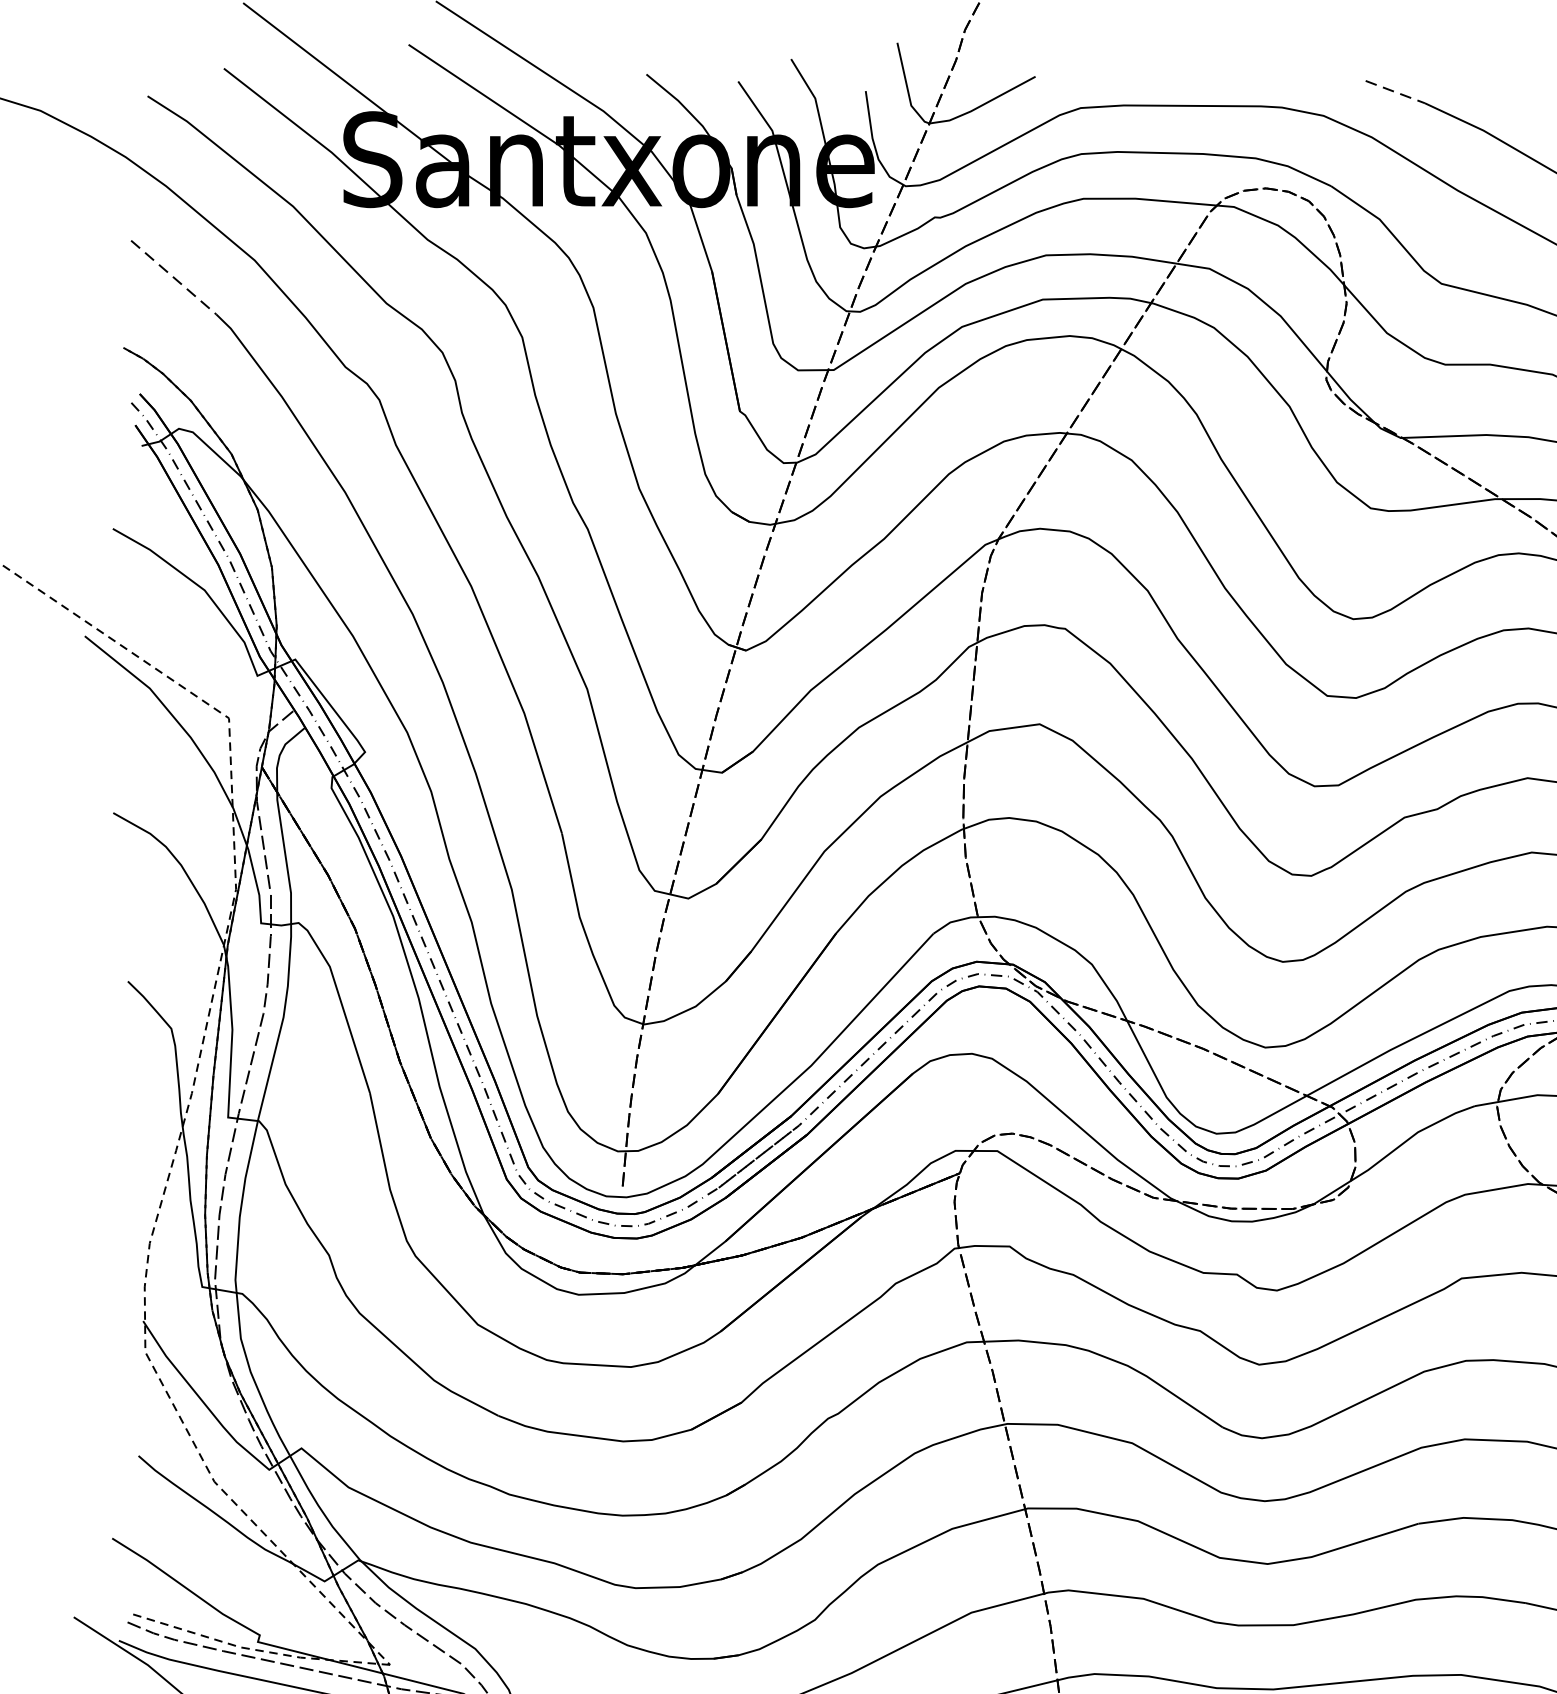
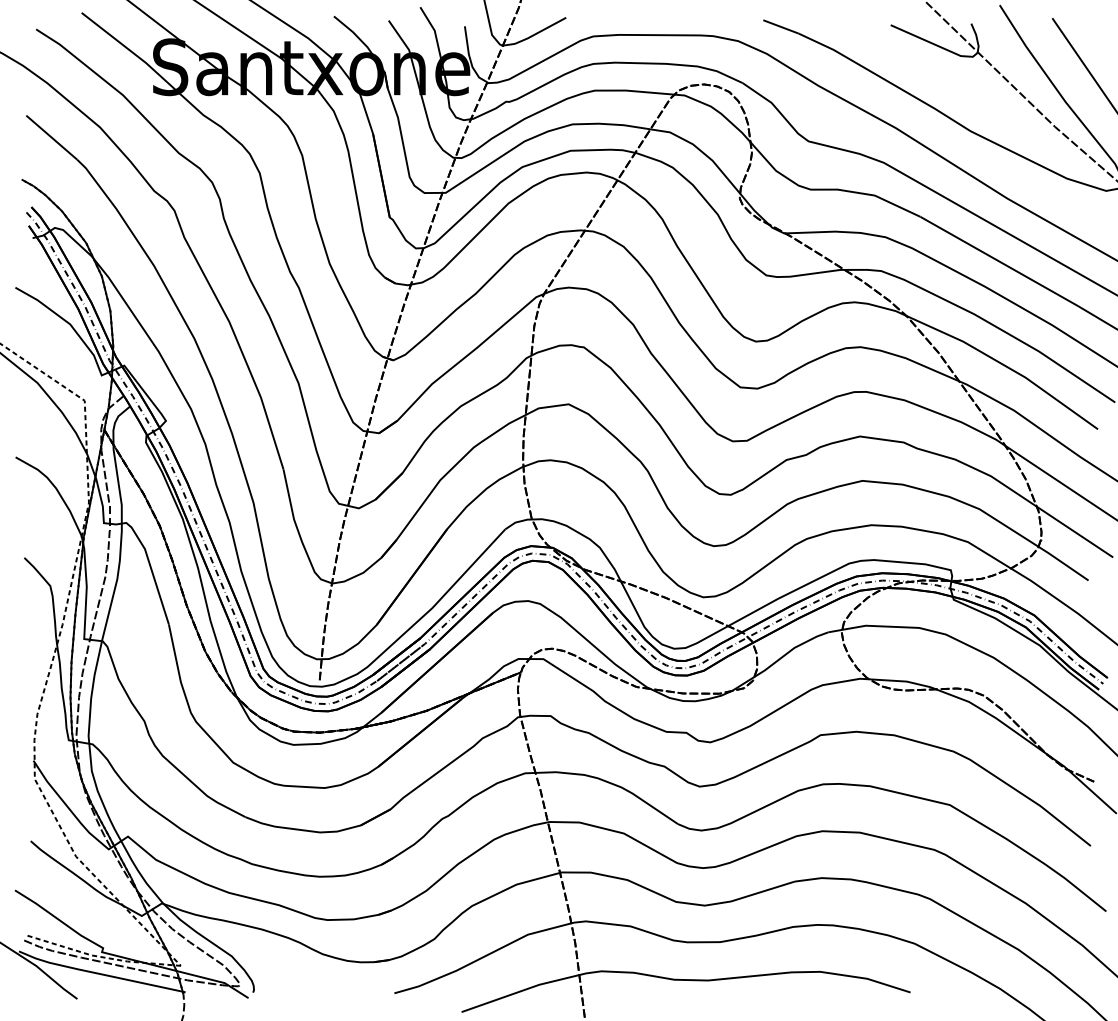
line: (1396, 91) -> (781, 26), dashed -> solid
line: (173, 277) -> (51, 137), dashed -> solid

